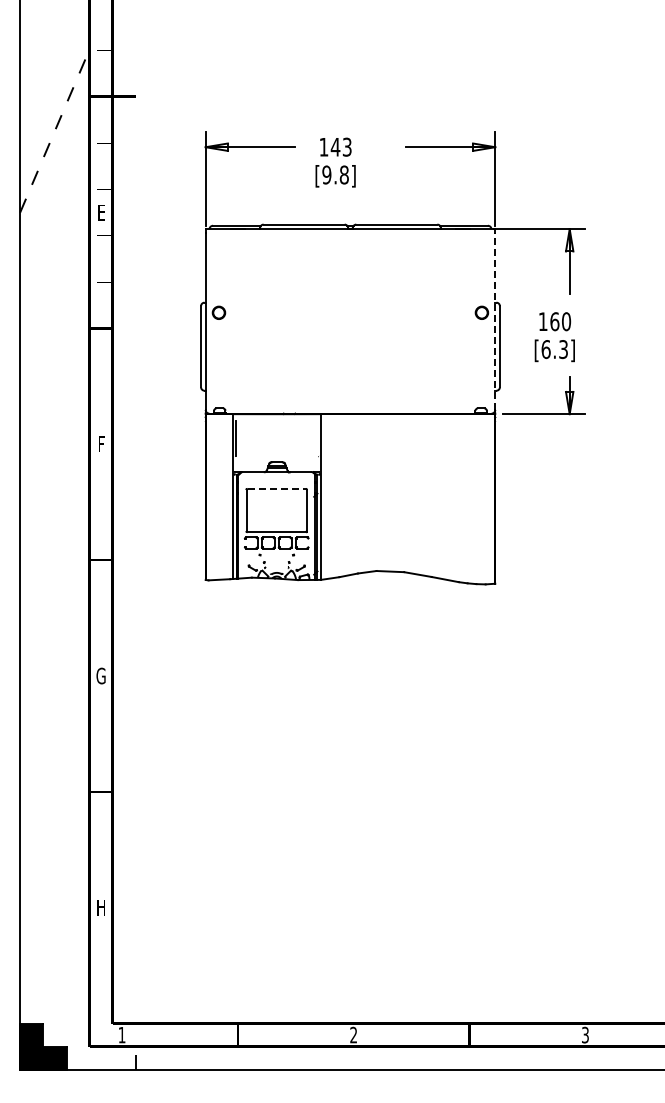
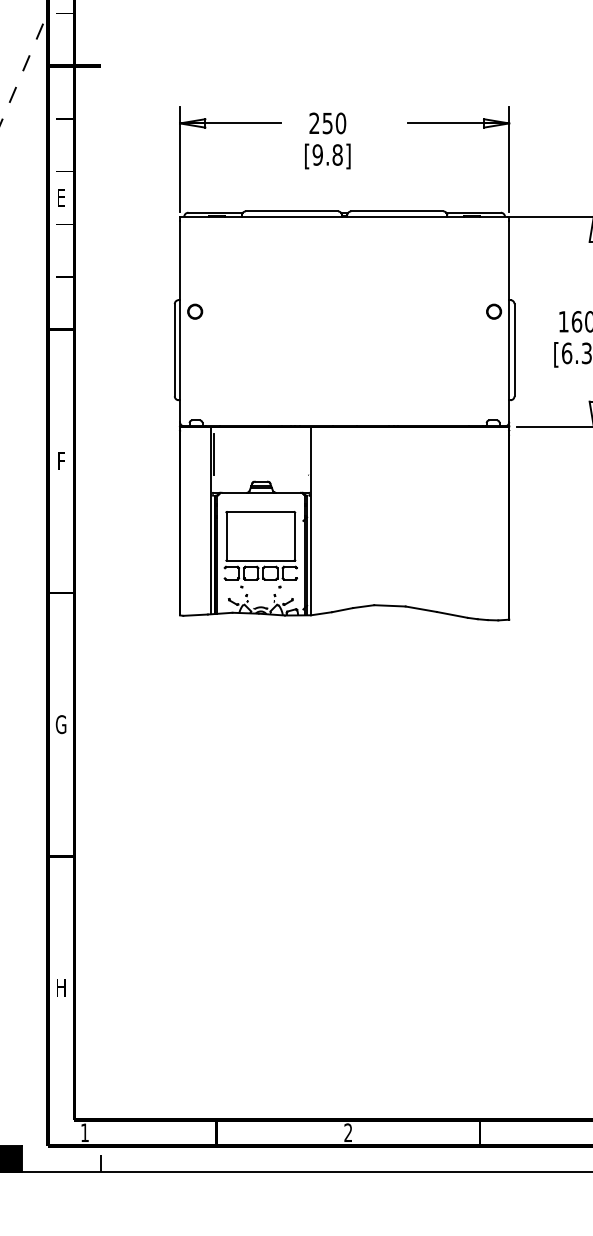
text: (335, 146) -> (327, 122), 143 -> 250
line: (495, 321) -> (509, 321), dashed -> solid
line: (277, 488) -> (261, 511), dashed -> solid

